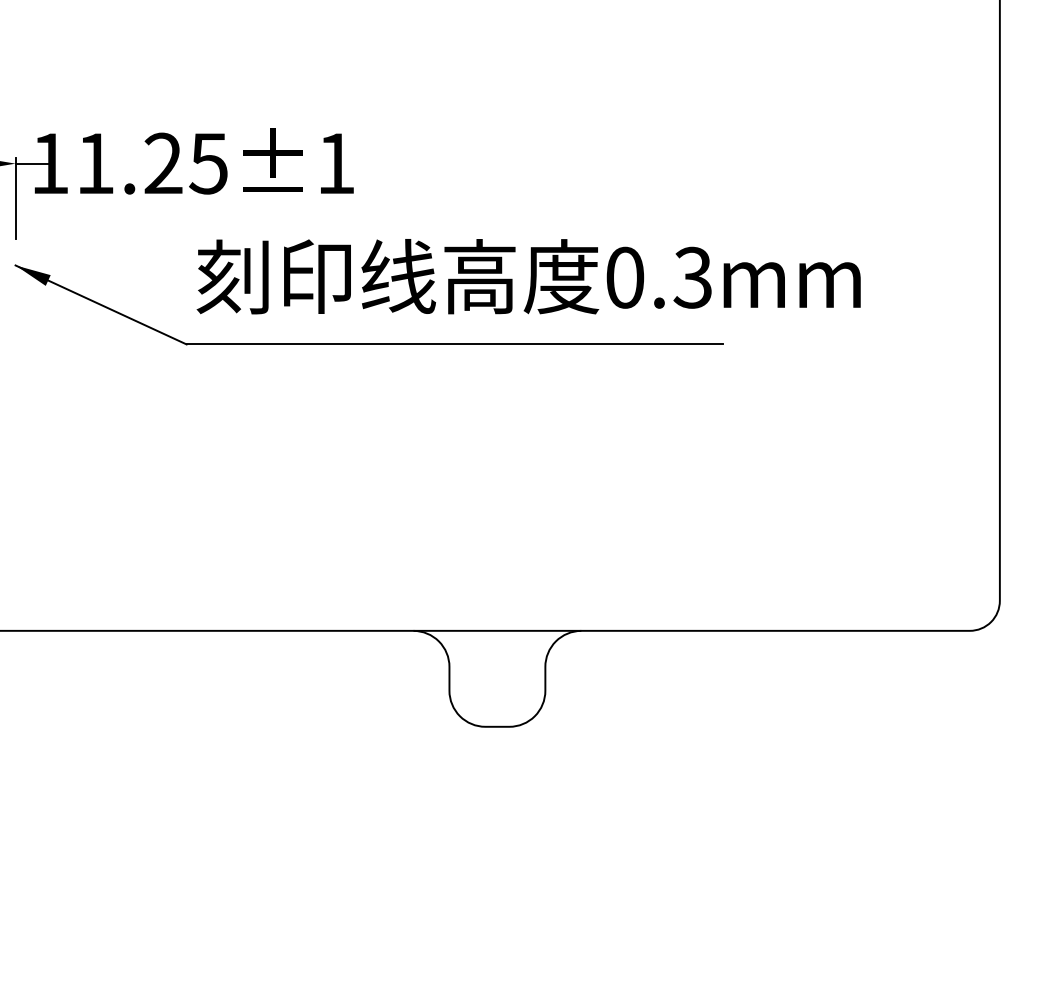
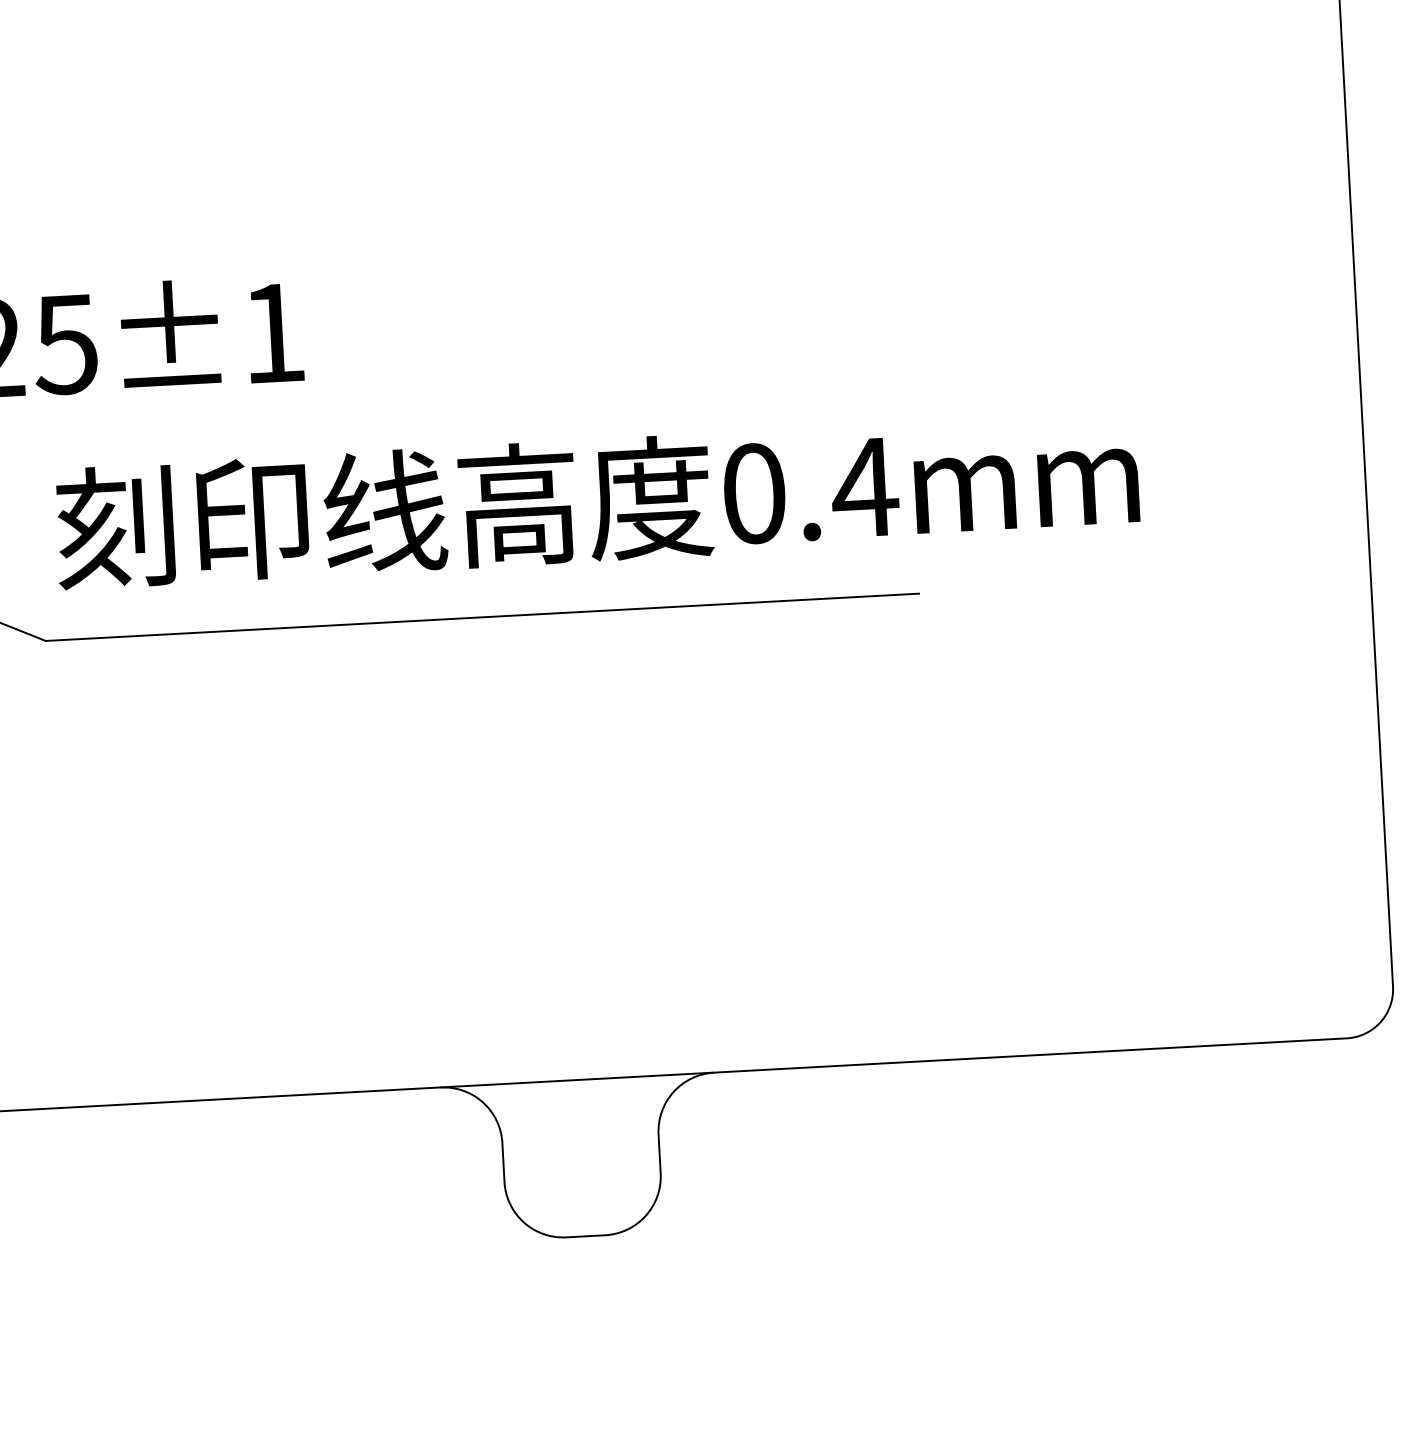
text: (692, 277) -> (863, 487), 0.3mm -> 0.4mm

